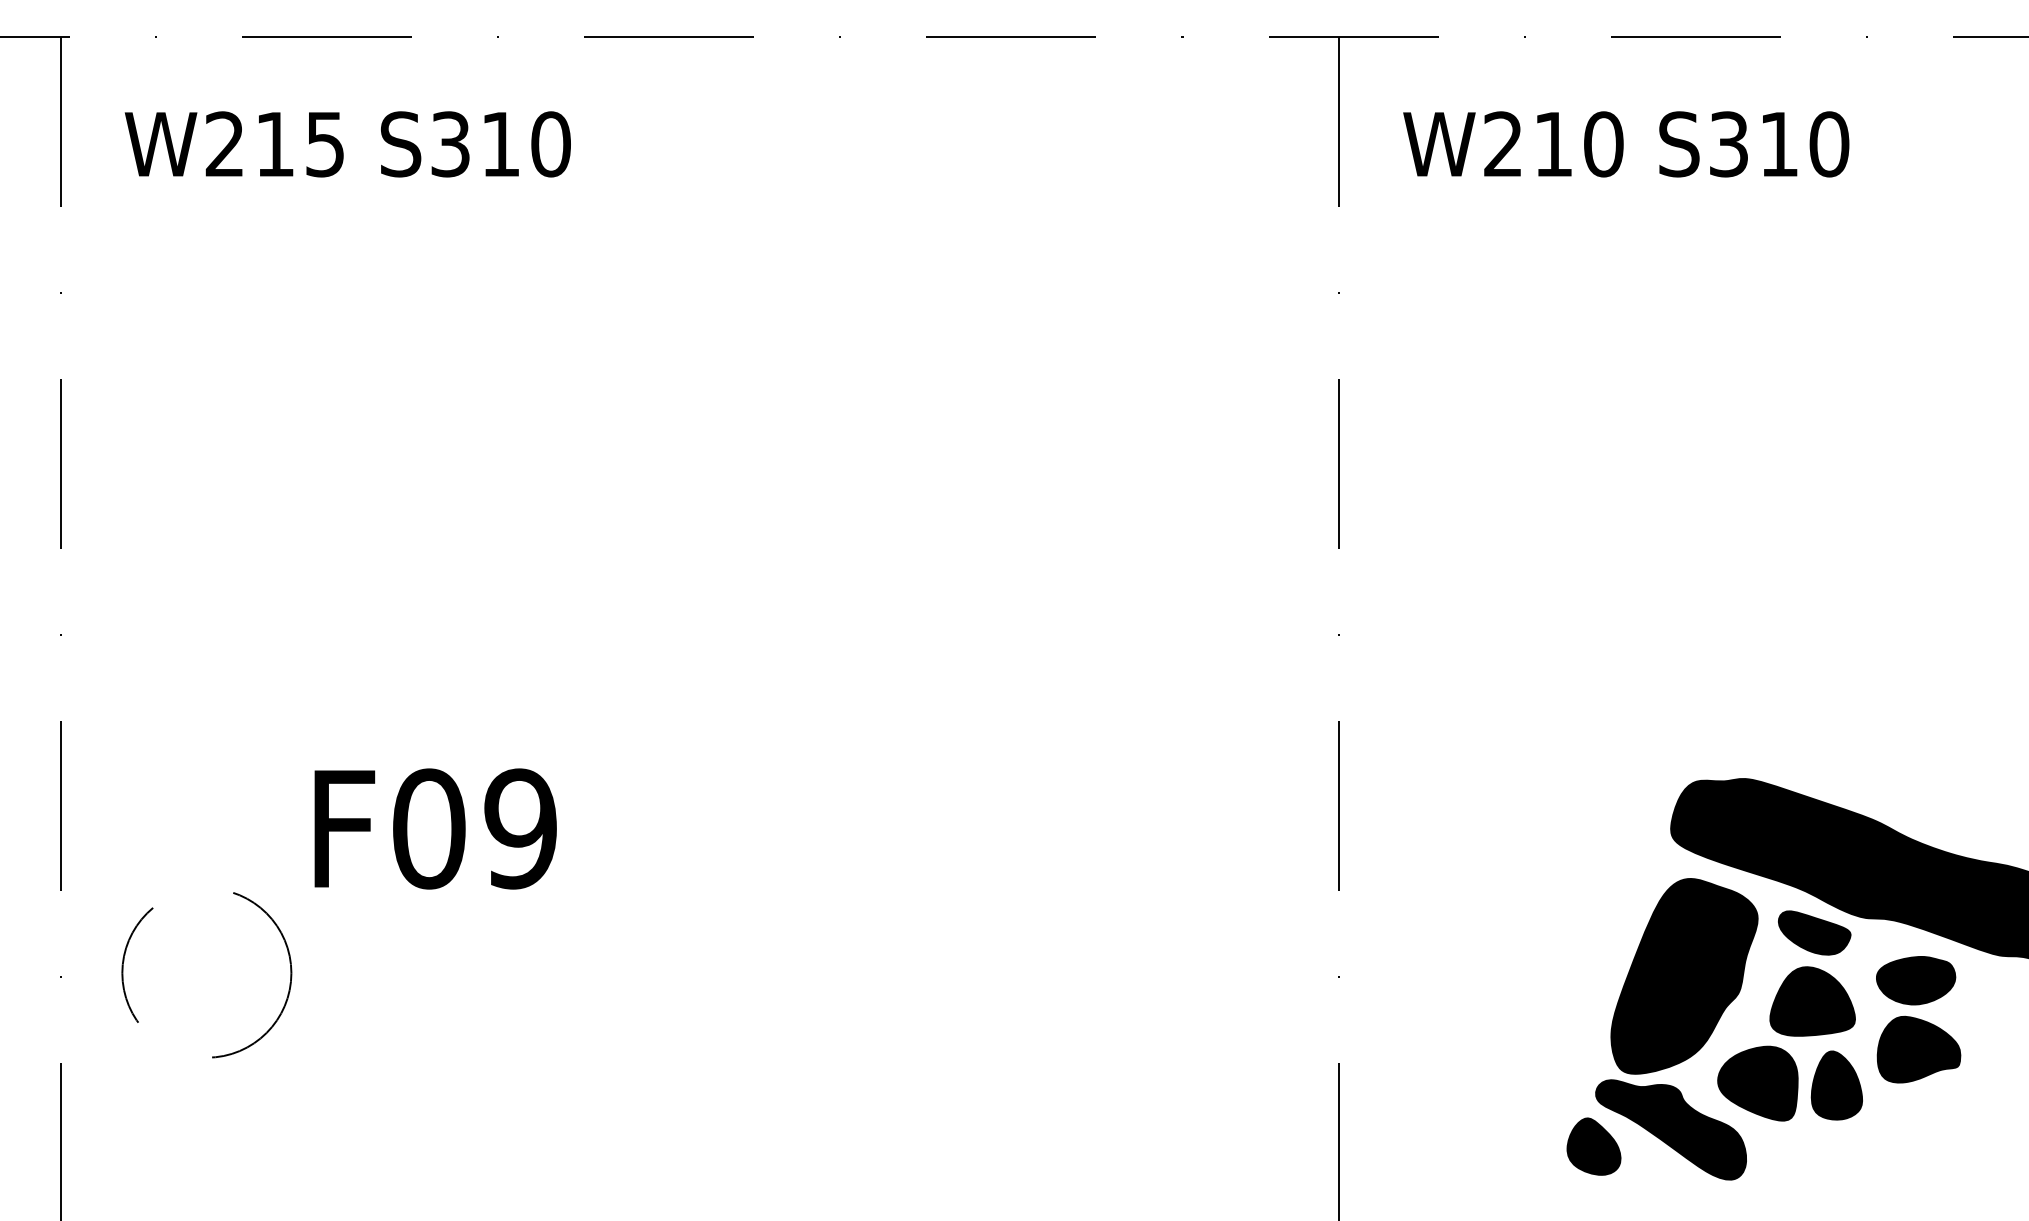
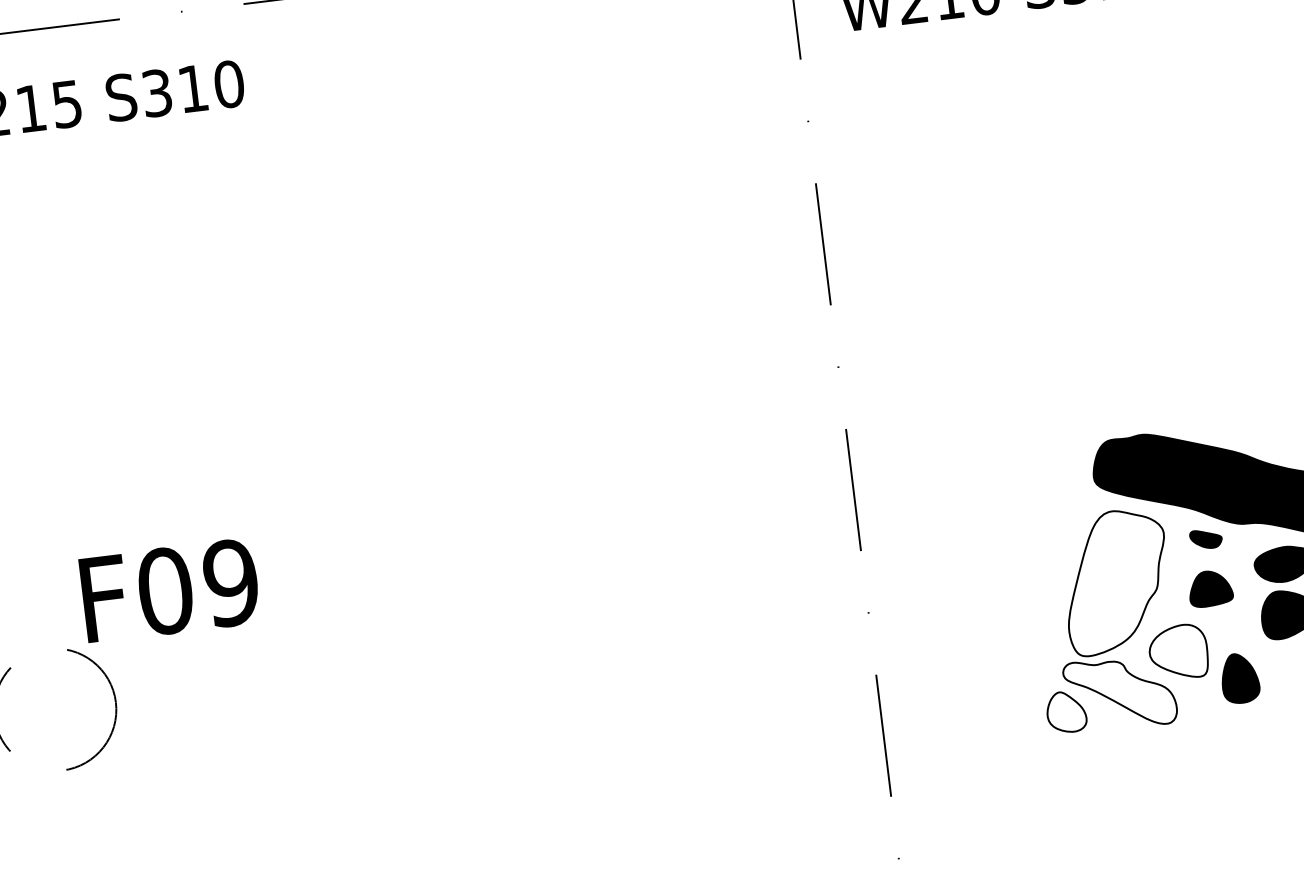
text: (435, 828) -> (169, 590), moved
part: (1814, 932) -> (1205, 538), size x0.6
fill: (1684, 976) -> (1116, 581), removed
part: (1812, 1001) -> (1210, 588), size x0.7
fill: (1757, 1083) -> (1178, 652), removed
part: (1836, 1085) -> (1239, 678), moved
fill: (1671, 1129) -> (1120, 692), removed
fill: (1593, 1146) -> (1066, 712), removed

